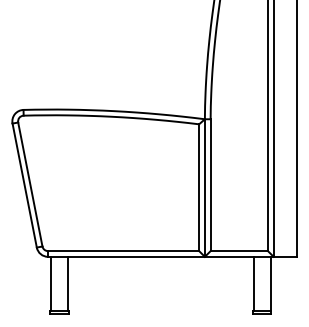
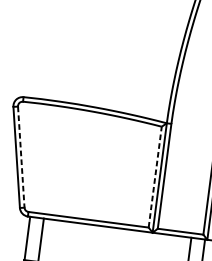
line: (30, 184) -> (21, 157), solid -> dashed
line: (199, 187) -> (155, 177), solid -> dashed

